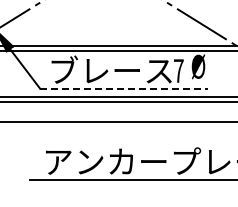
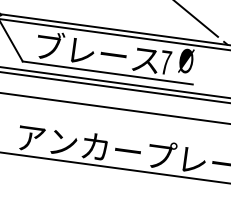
line: (123, 88) -> (107, 72), dashed -> solid

